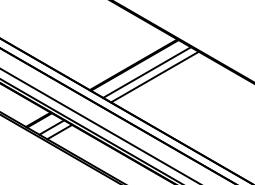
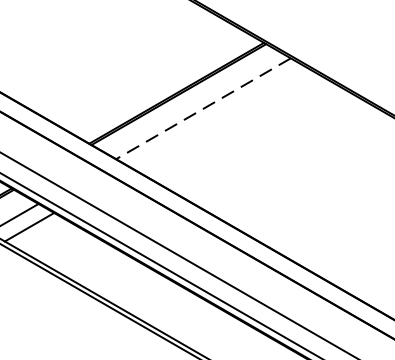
line: (147, 72) -> (204, 108), solid -> dashed
line: (154, 76) -> (218, 116), removed

